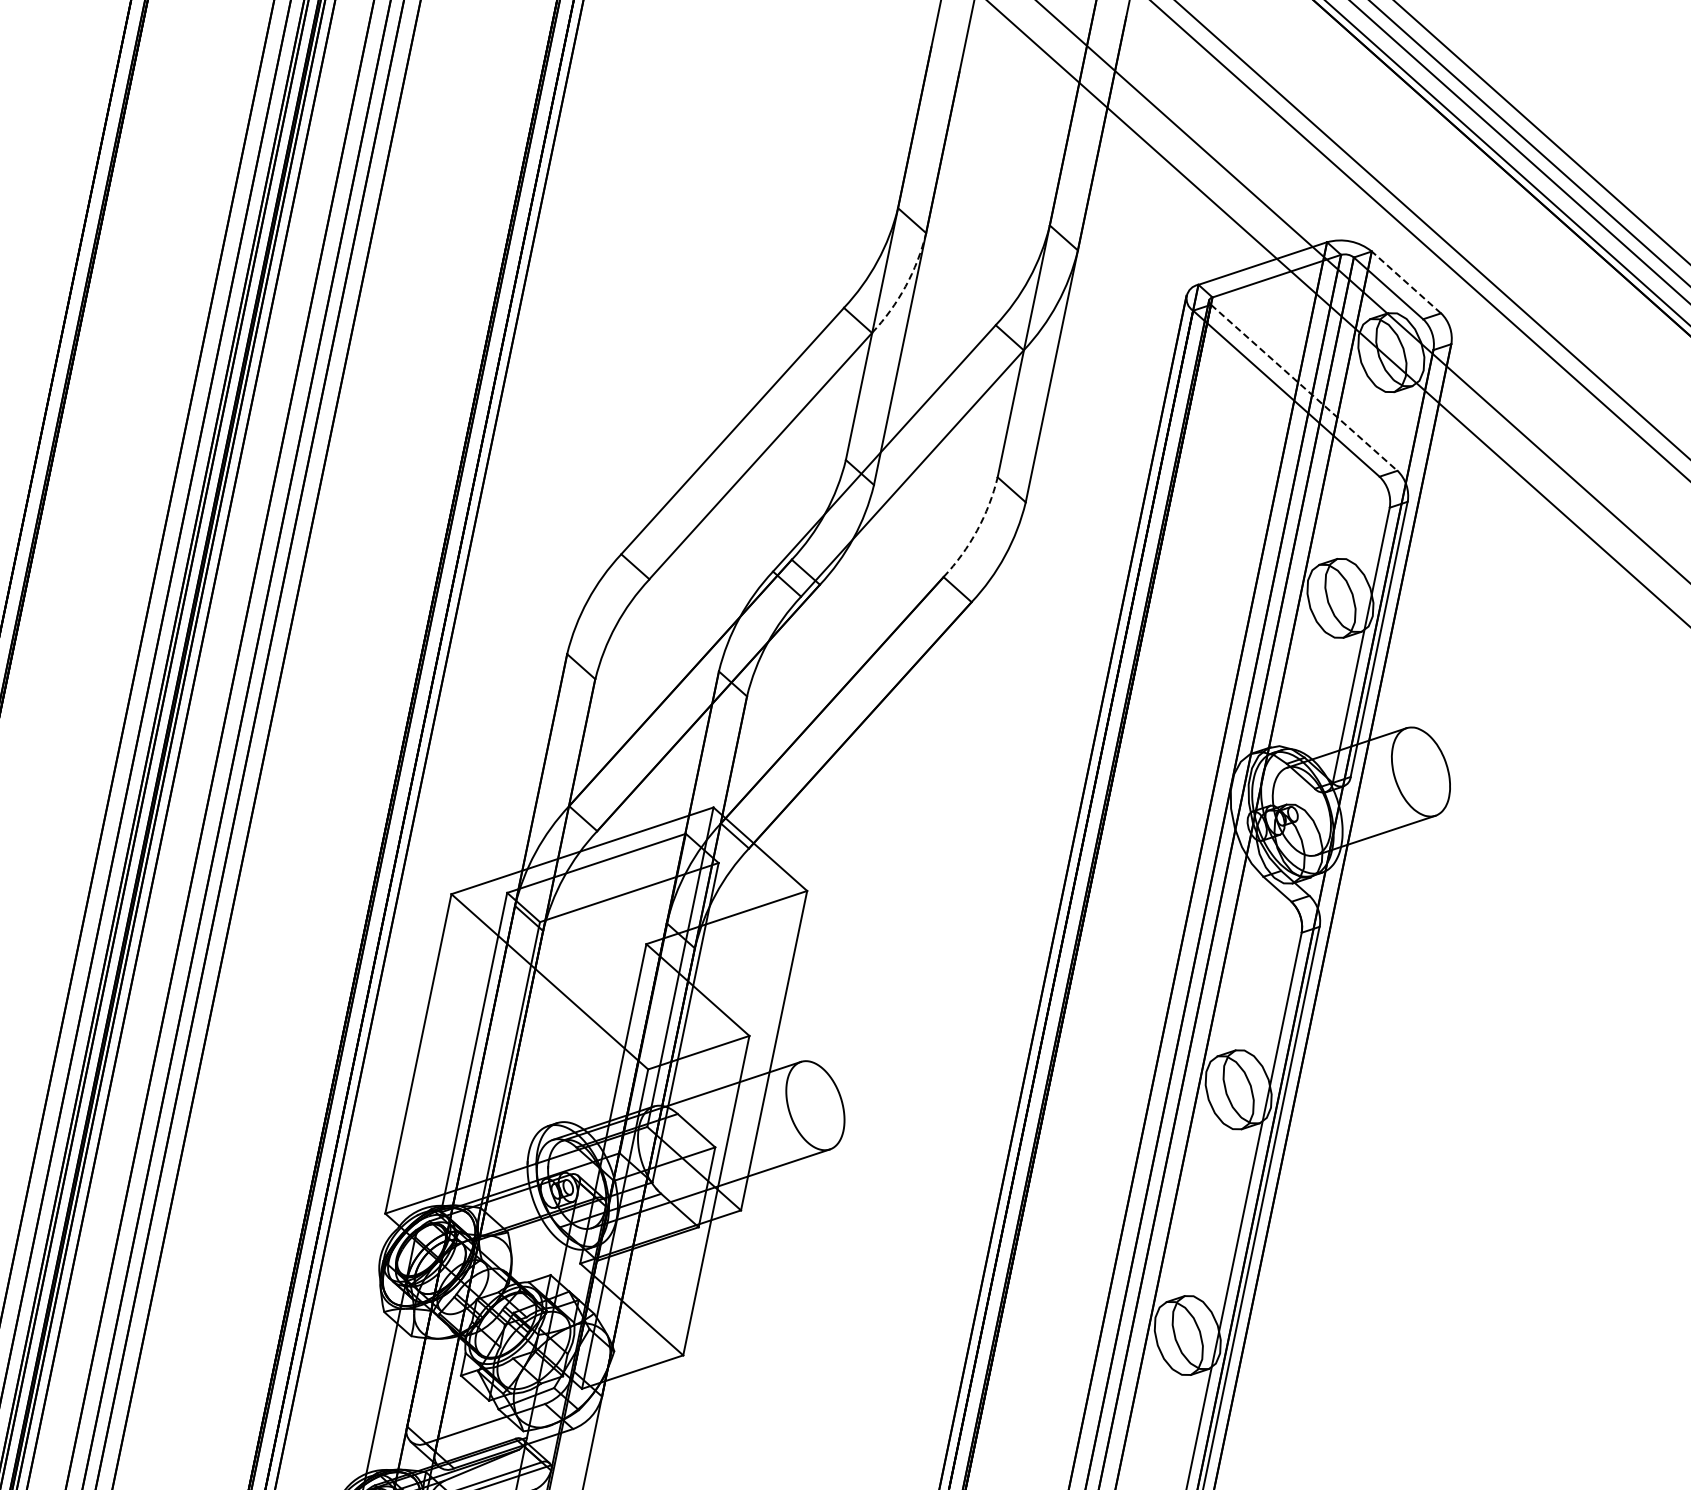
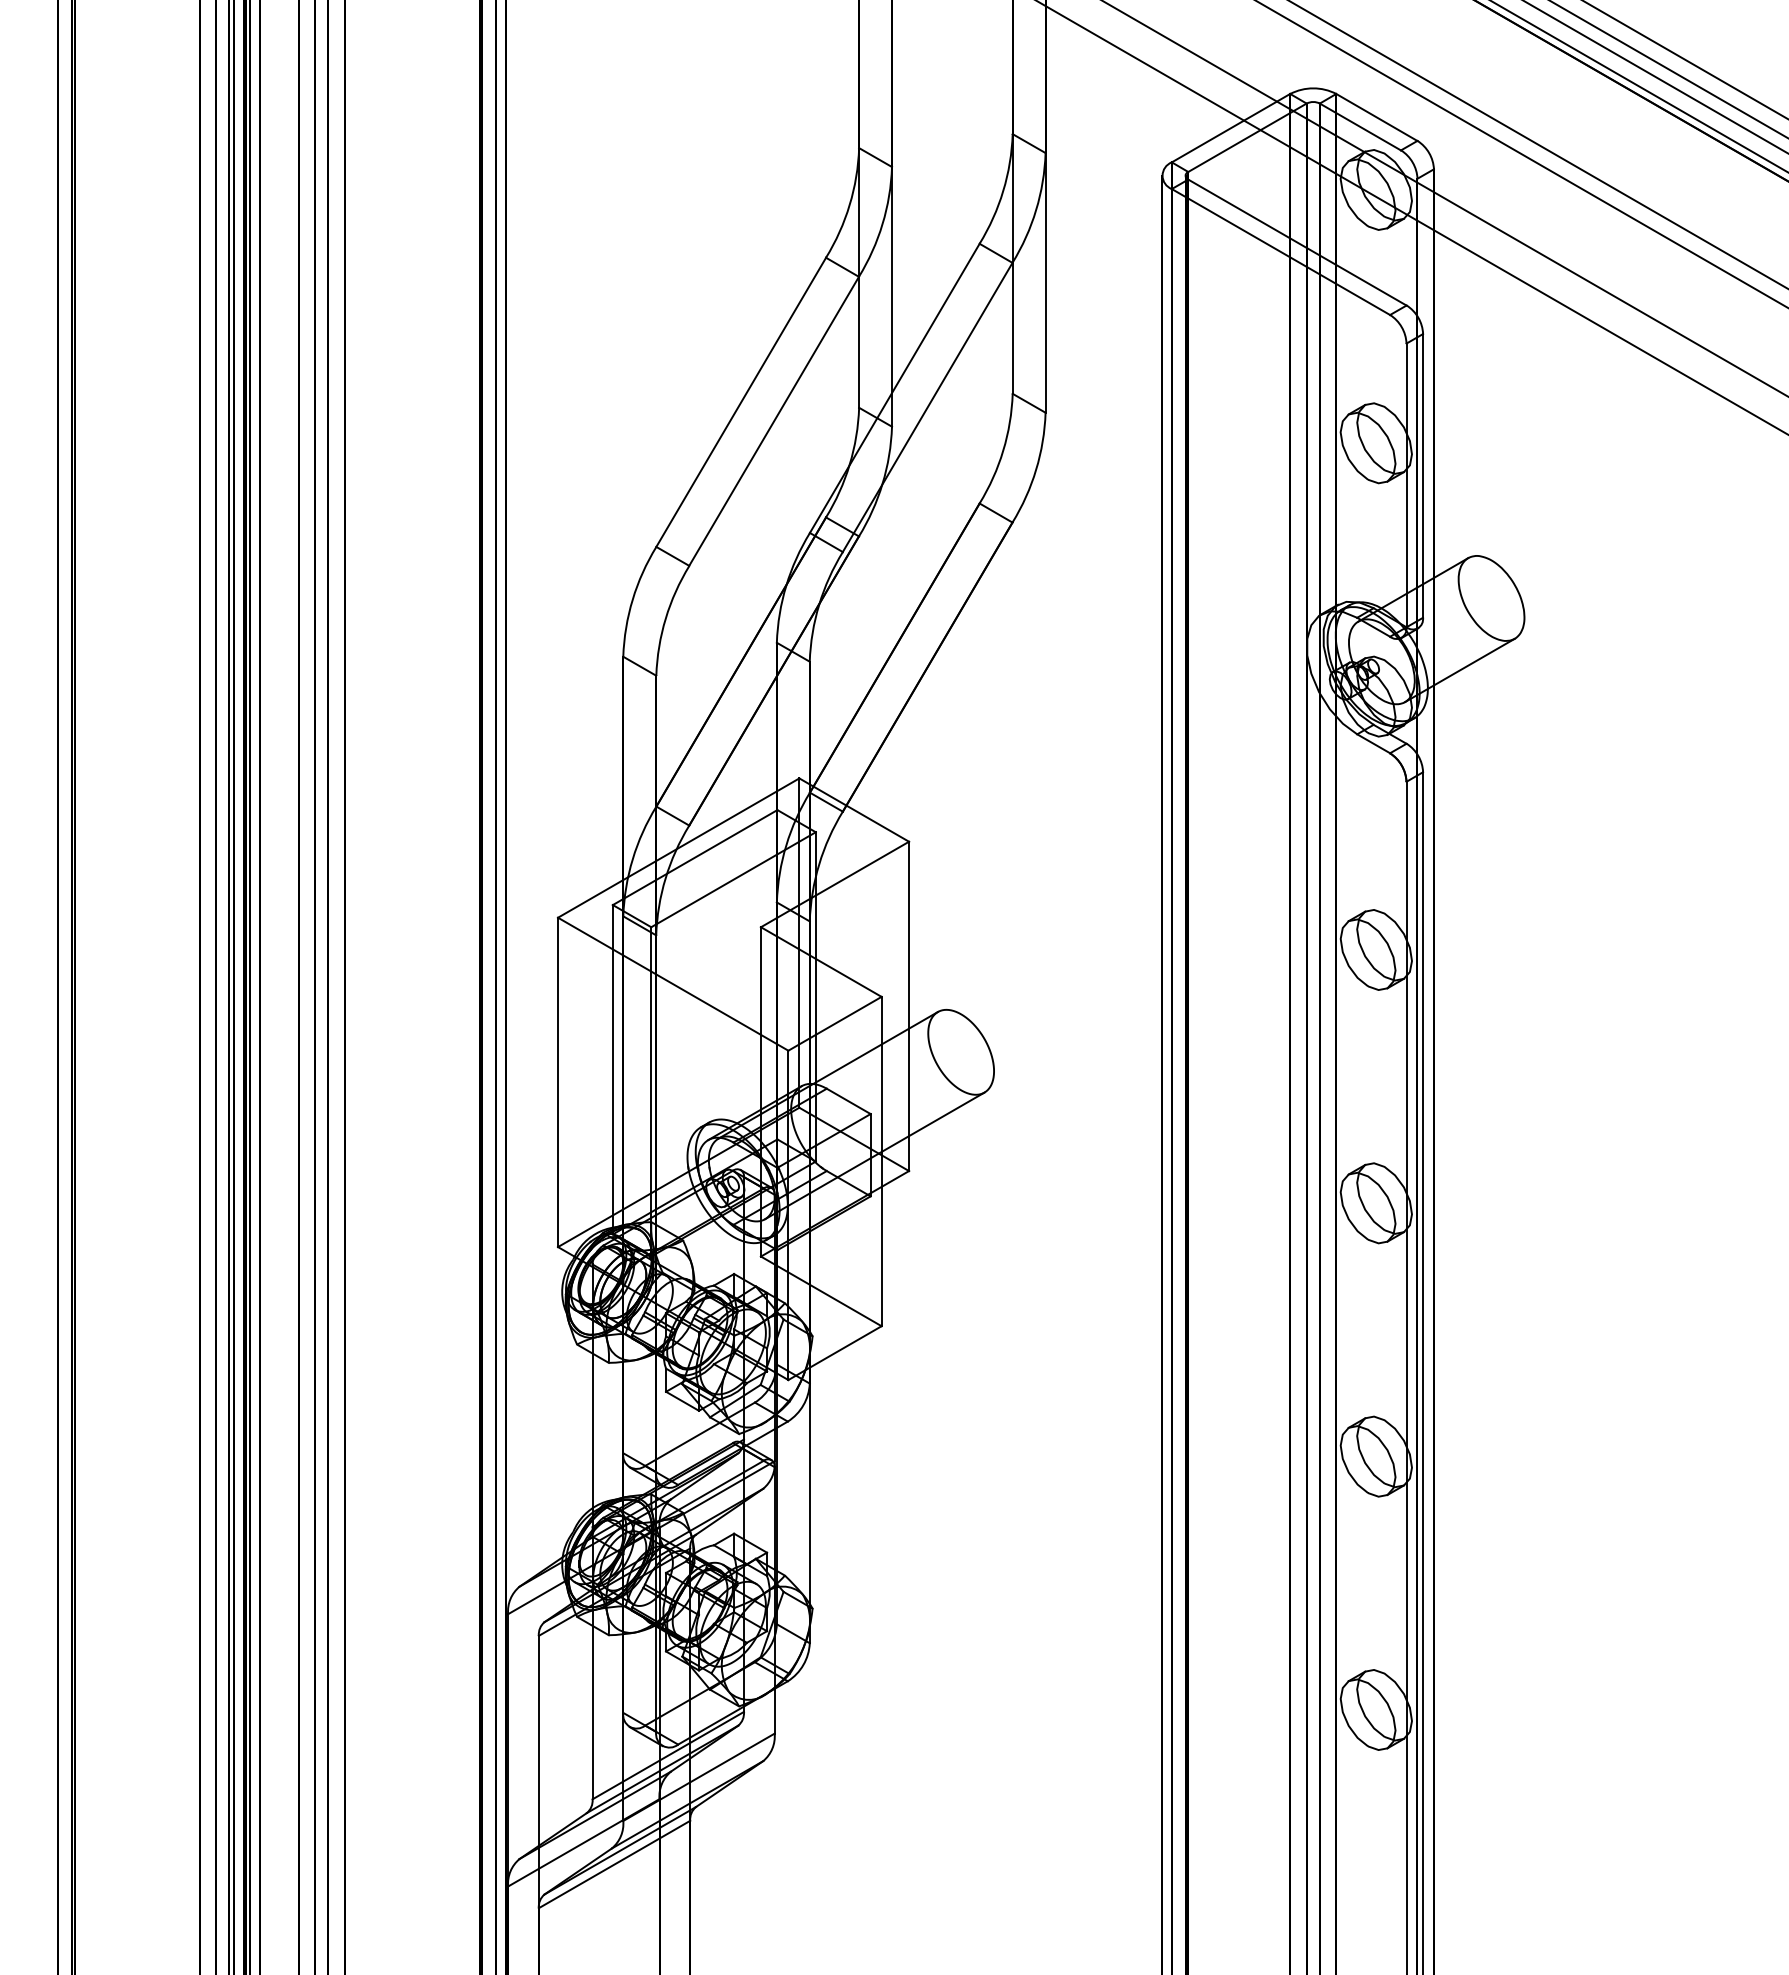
line: (1406, 282) -> (1376, 117), dashed -> solid
arc: (905, 286) -> (882, 224), dashed -> solid
line: (1304, 387) -> (1297, 242), dashed -> solid
arc: (977, 530) -> (1003, 450), dashed -> solid

